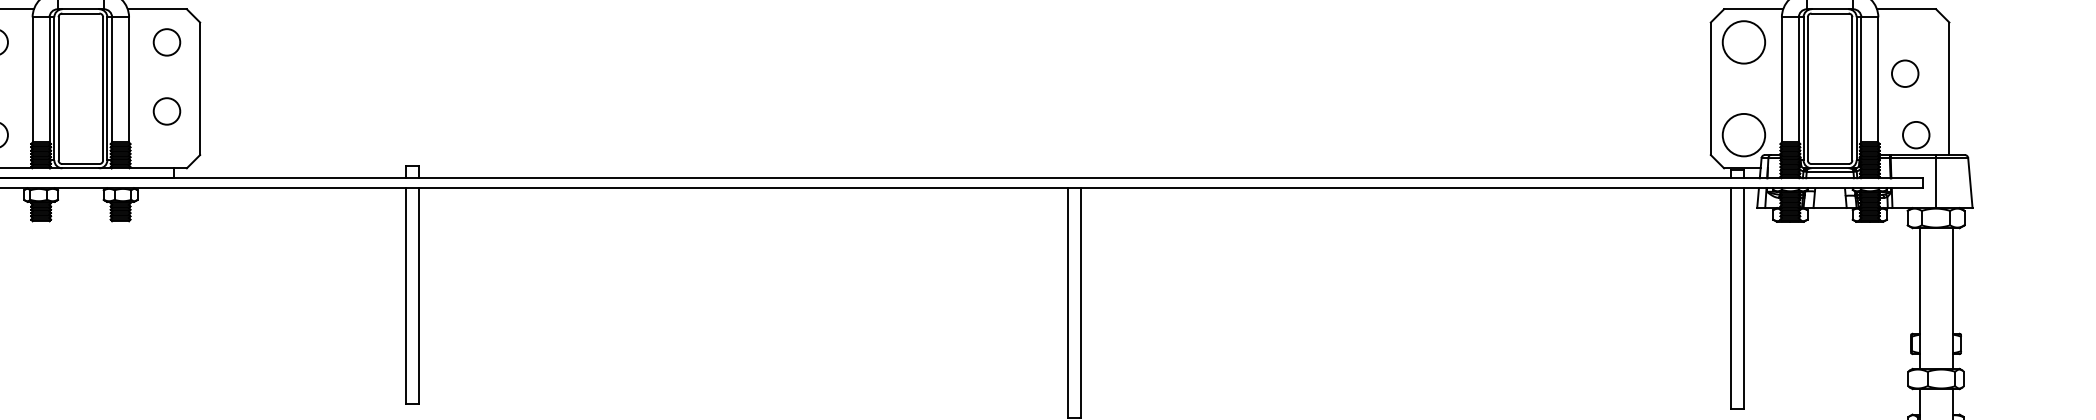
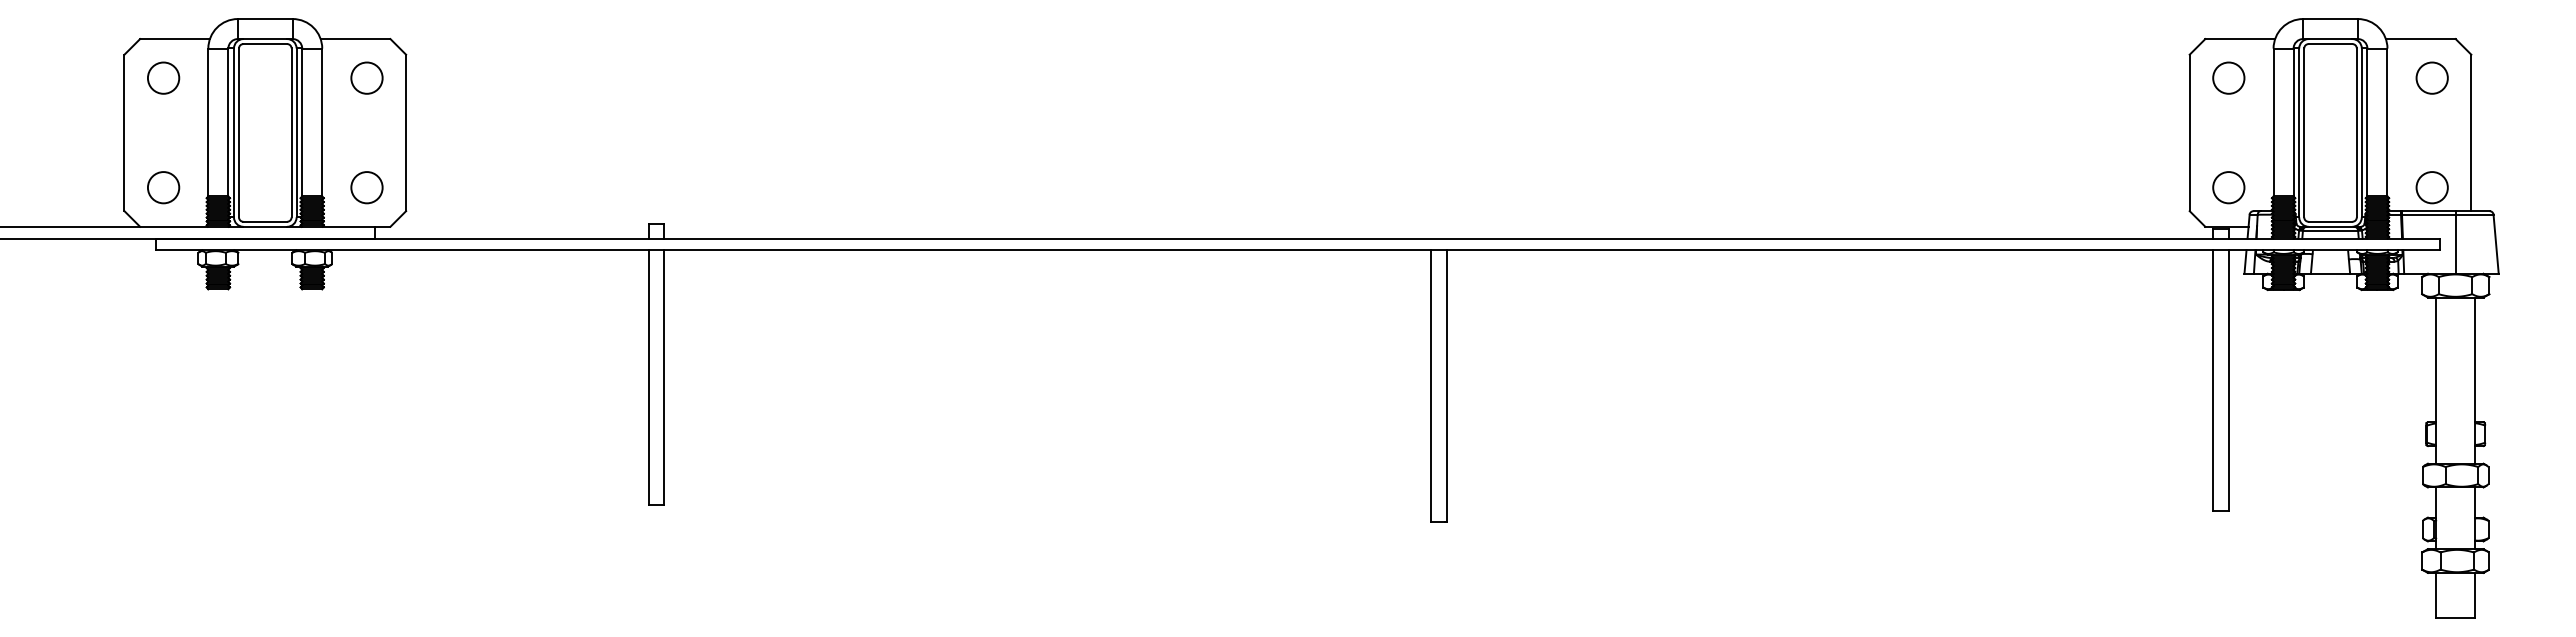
circle: (1743, 41) -> (2228, 77), size x0.62
circle: (1904, 73) -> (2431, 77), moved
circle: (166, 111) -> (366, 187), moved
circle: (1743, 135) -> (2228, 187), size x0.62

